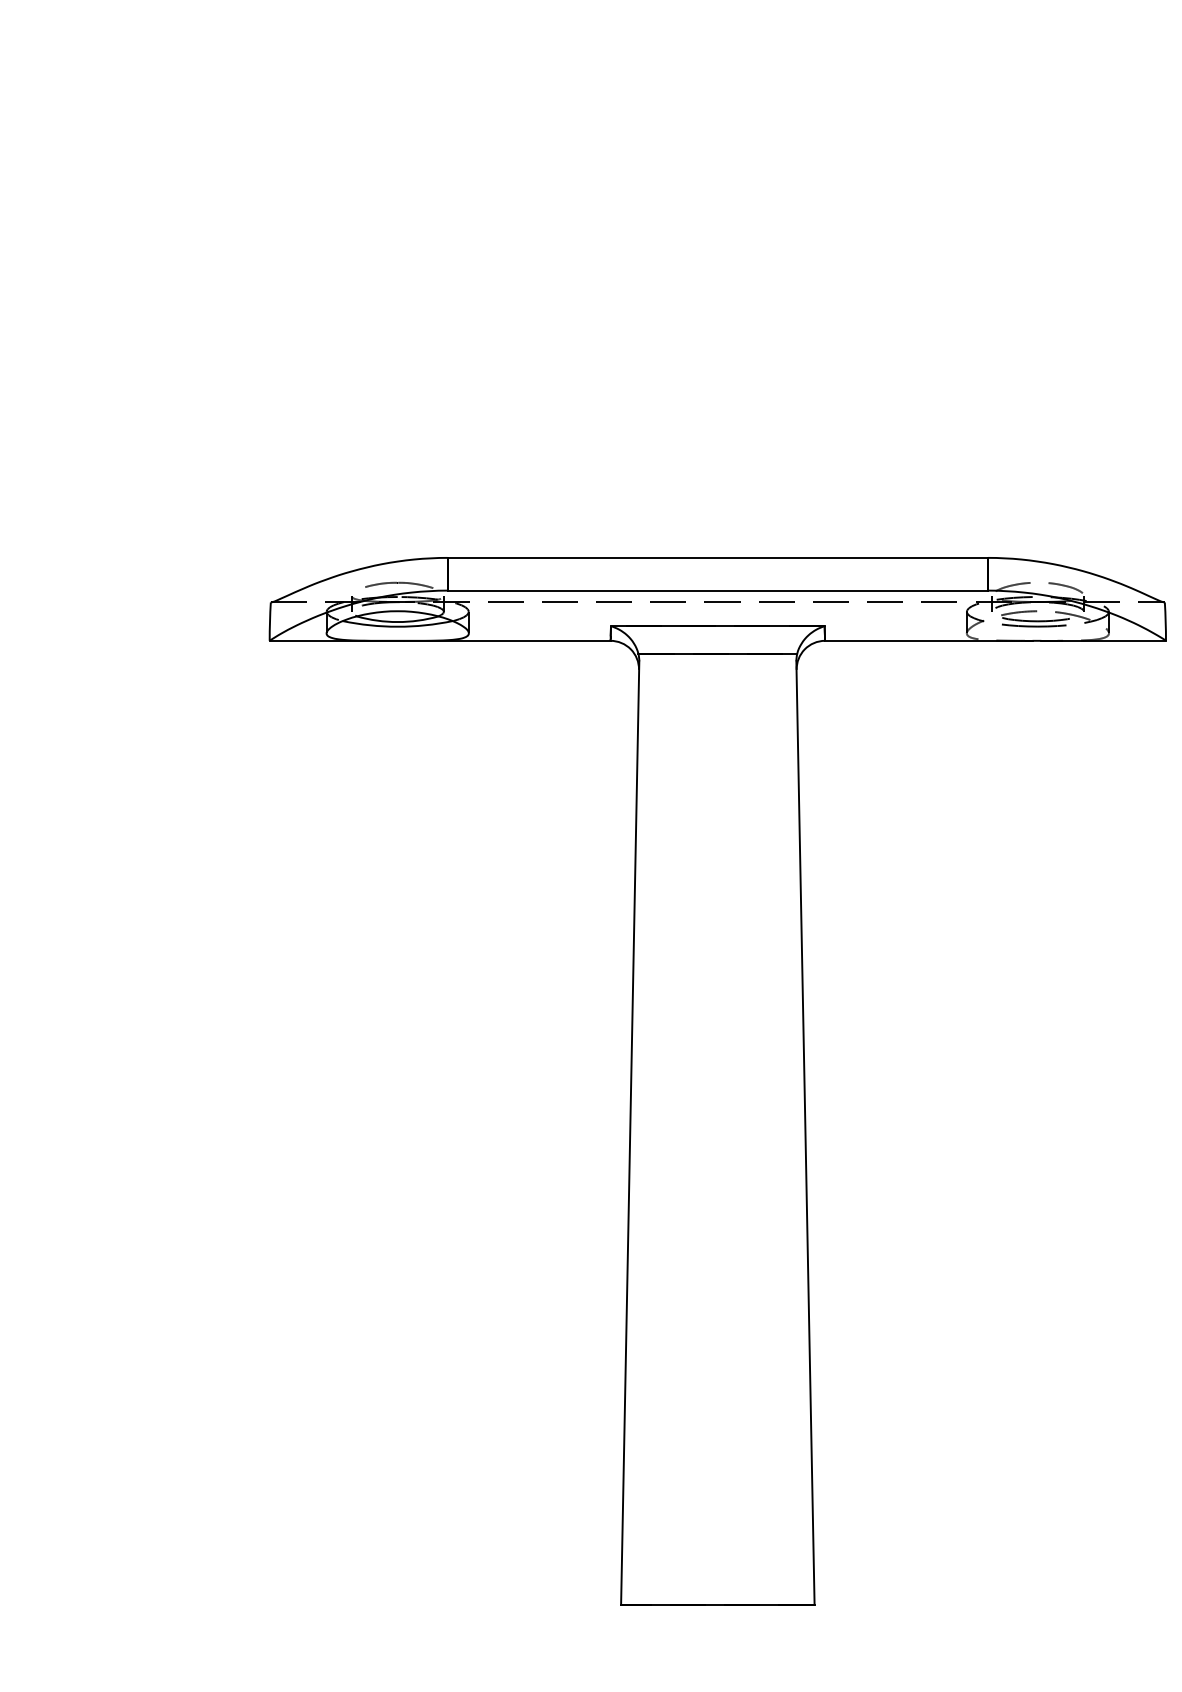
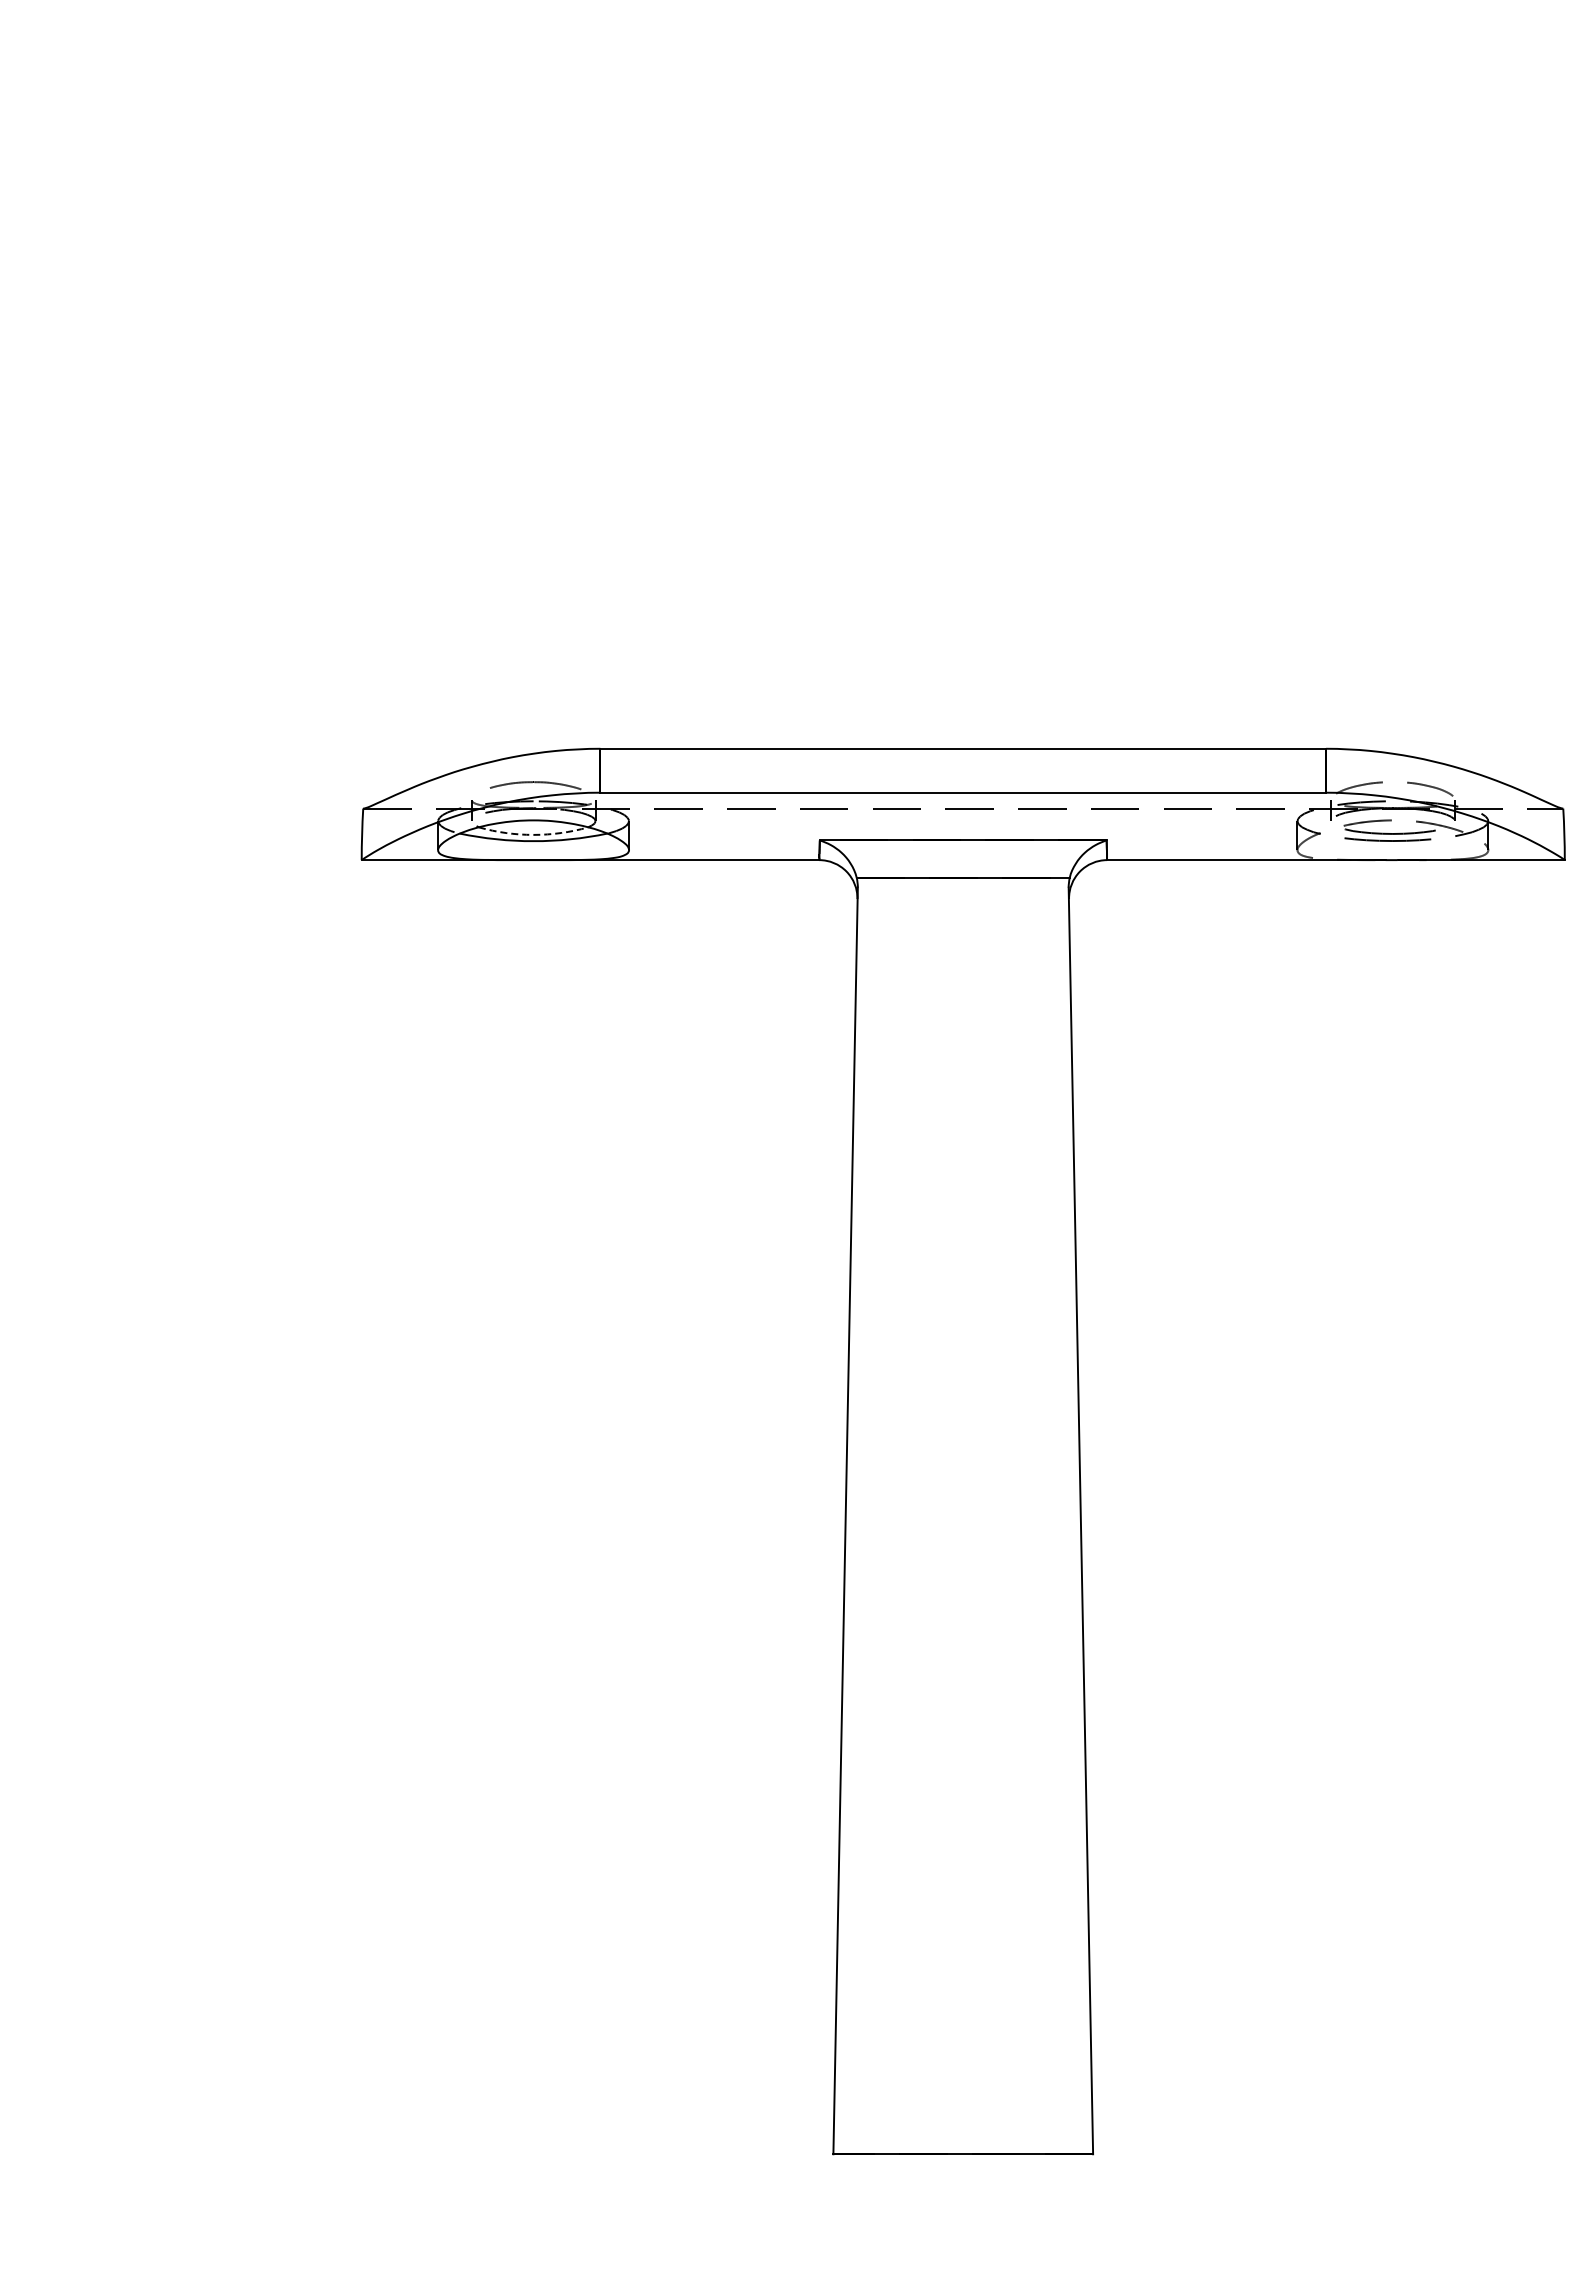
arc: (397, 621) -> (533, 834), solid -> dashed

